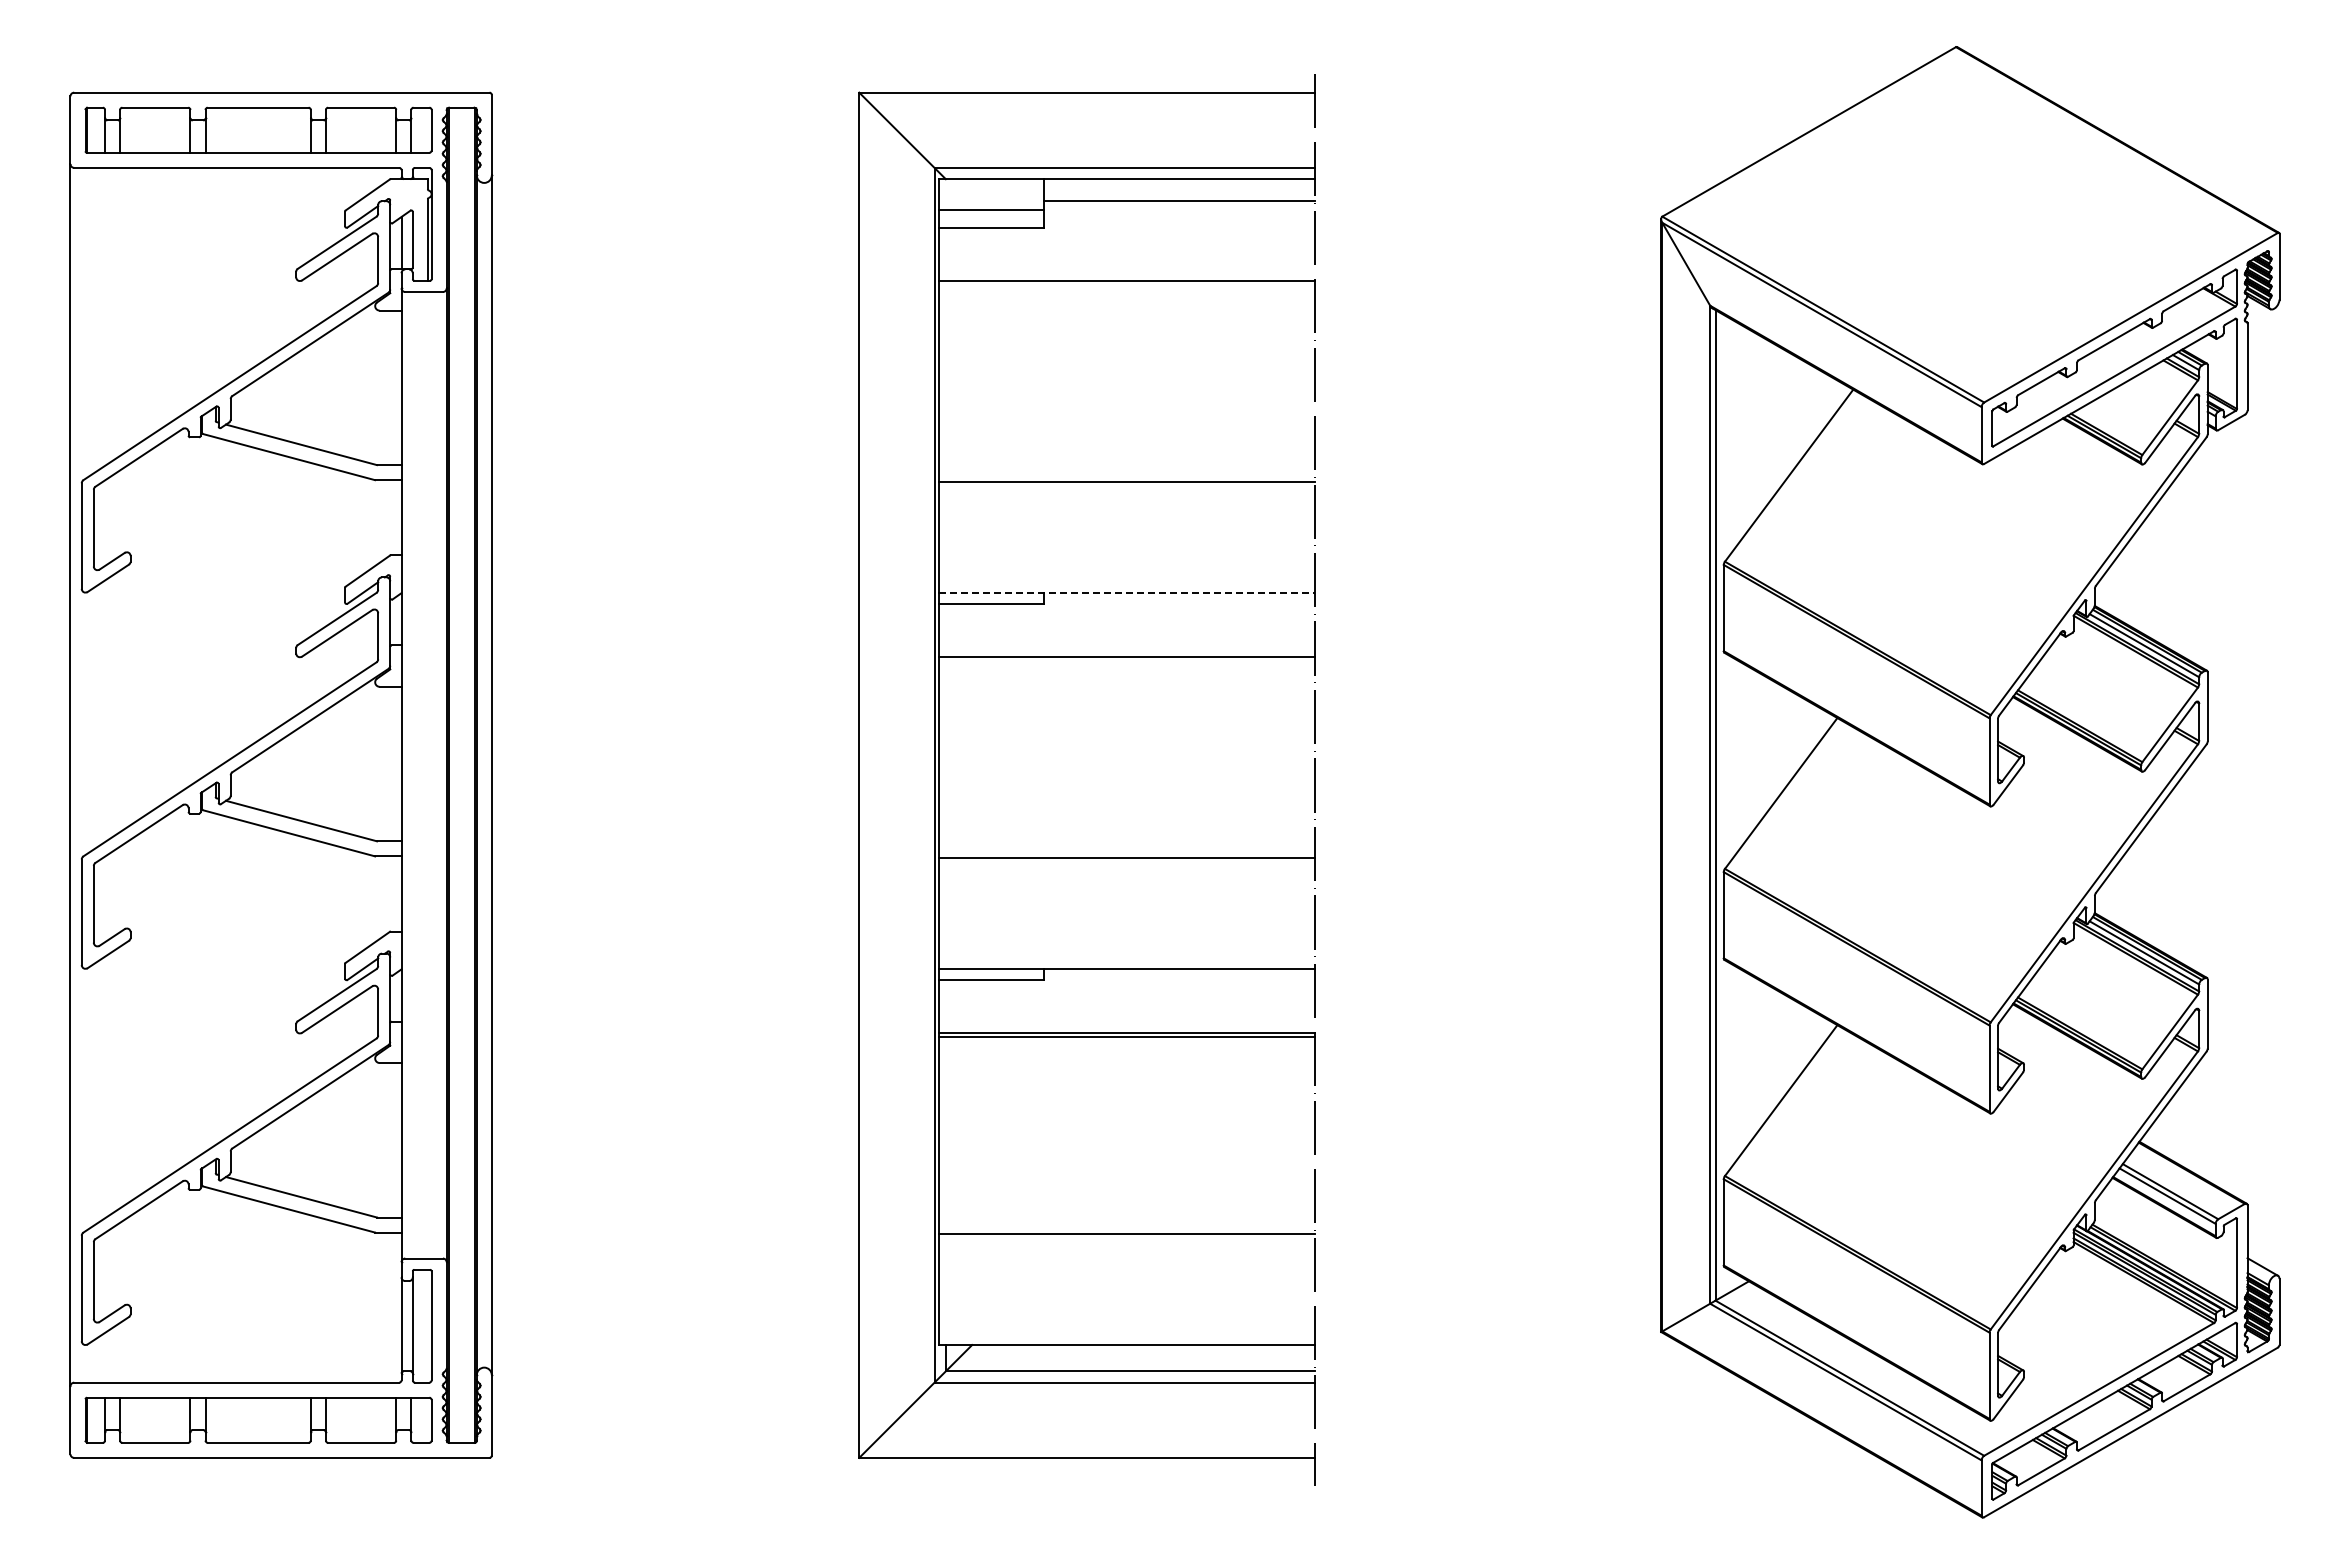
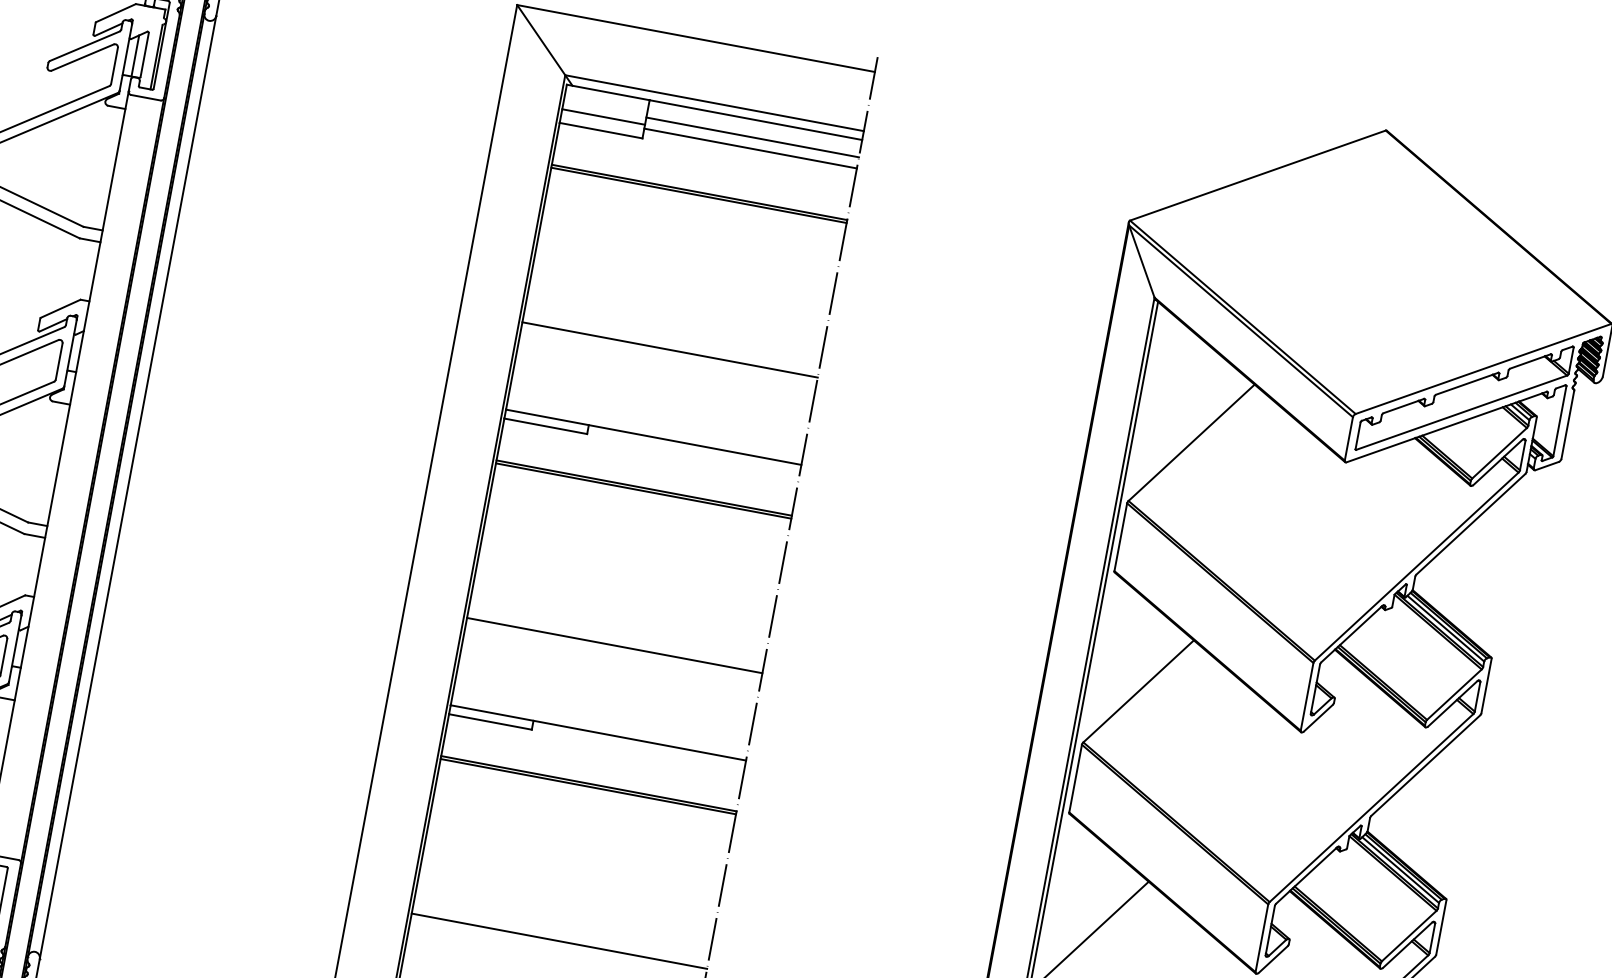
line: (1179, 215) -> (750, 148), added
line: (1126, 284) -> (698, 195), added
line: (1126, 592) -> (653, 437), dashed -> solid
line: (1126, 661) -> (643, 491), added

